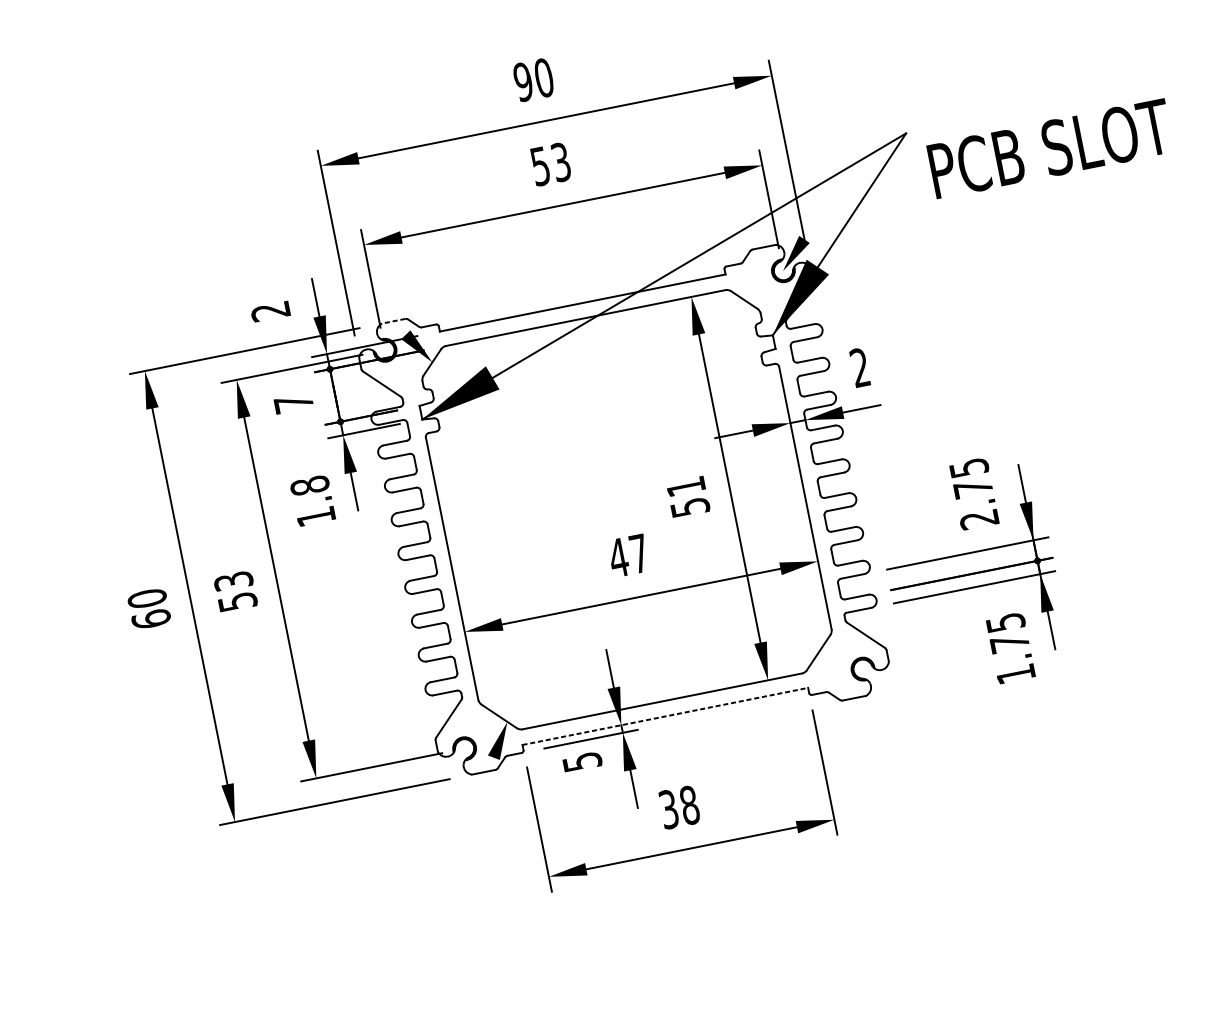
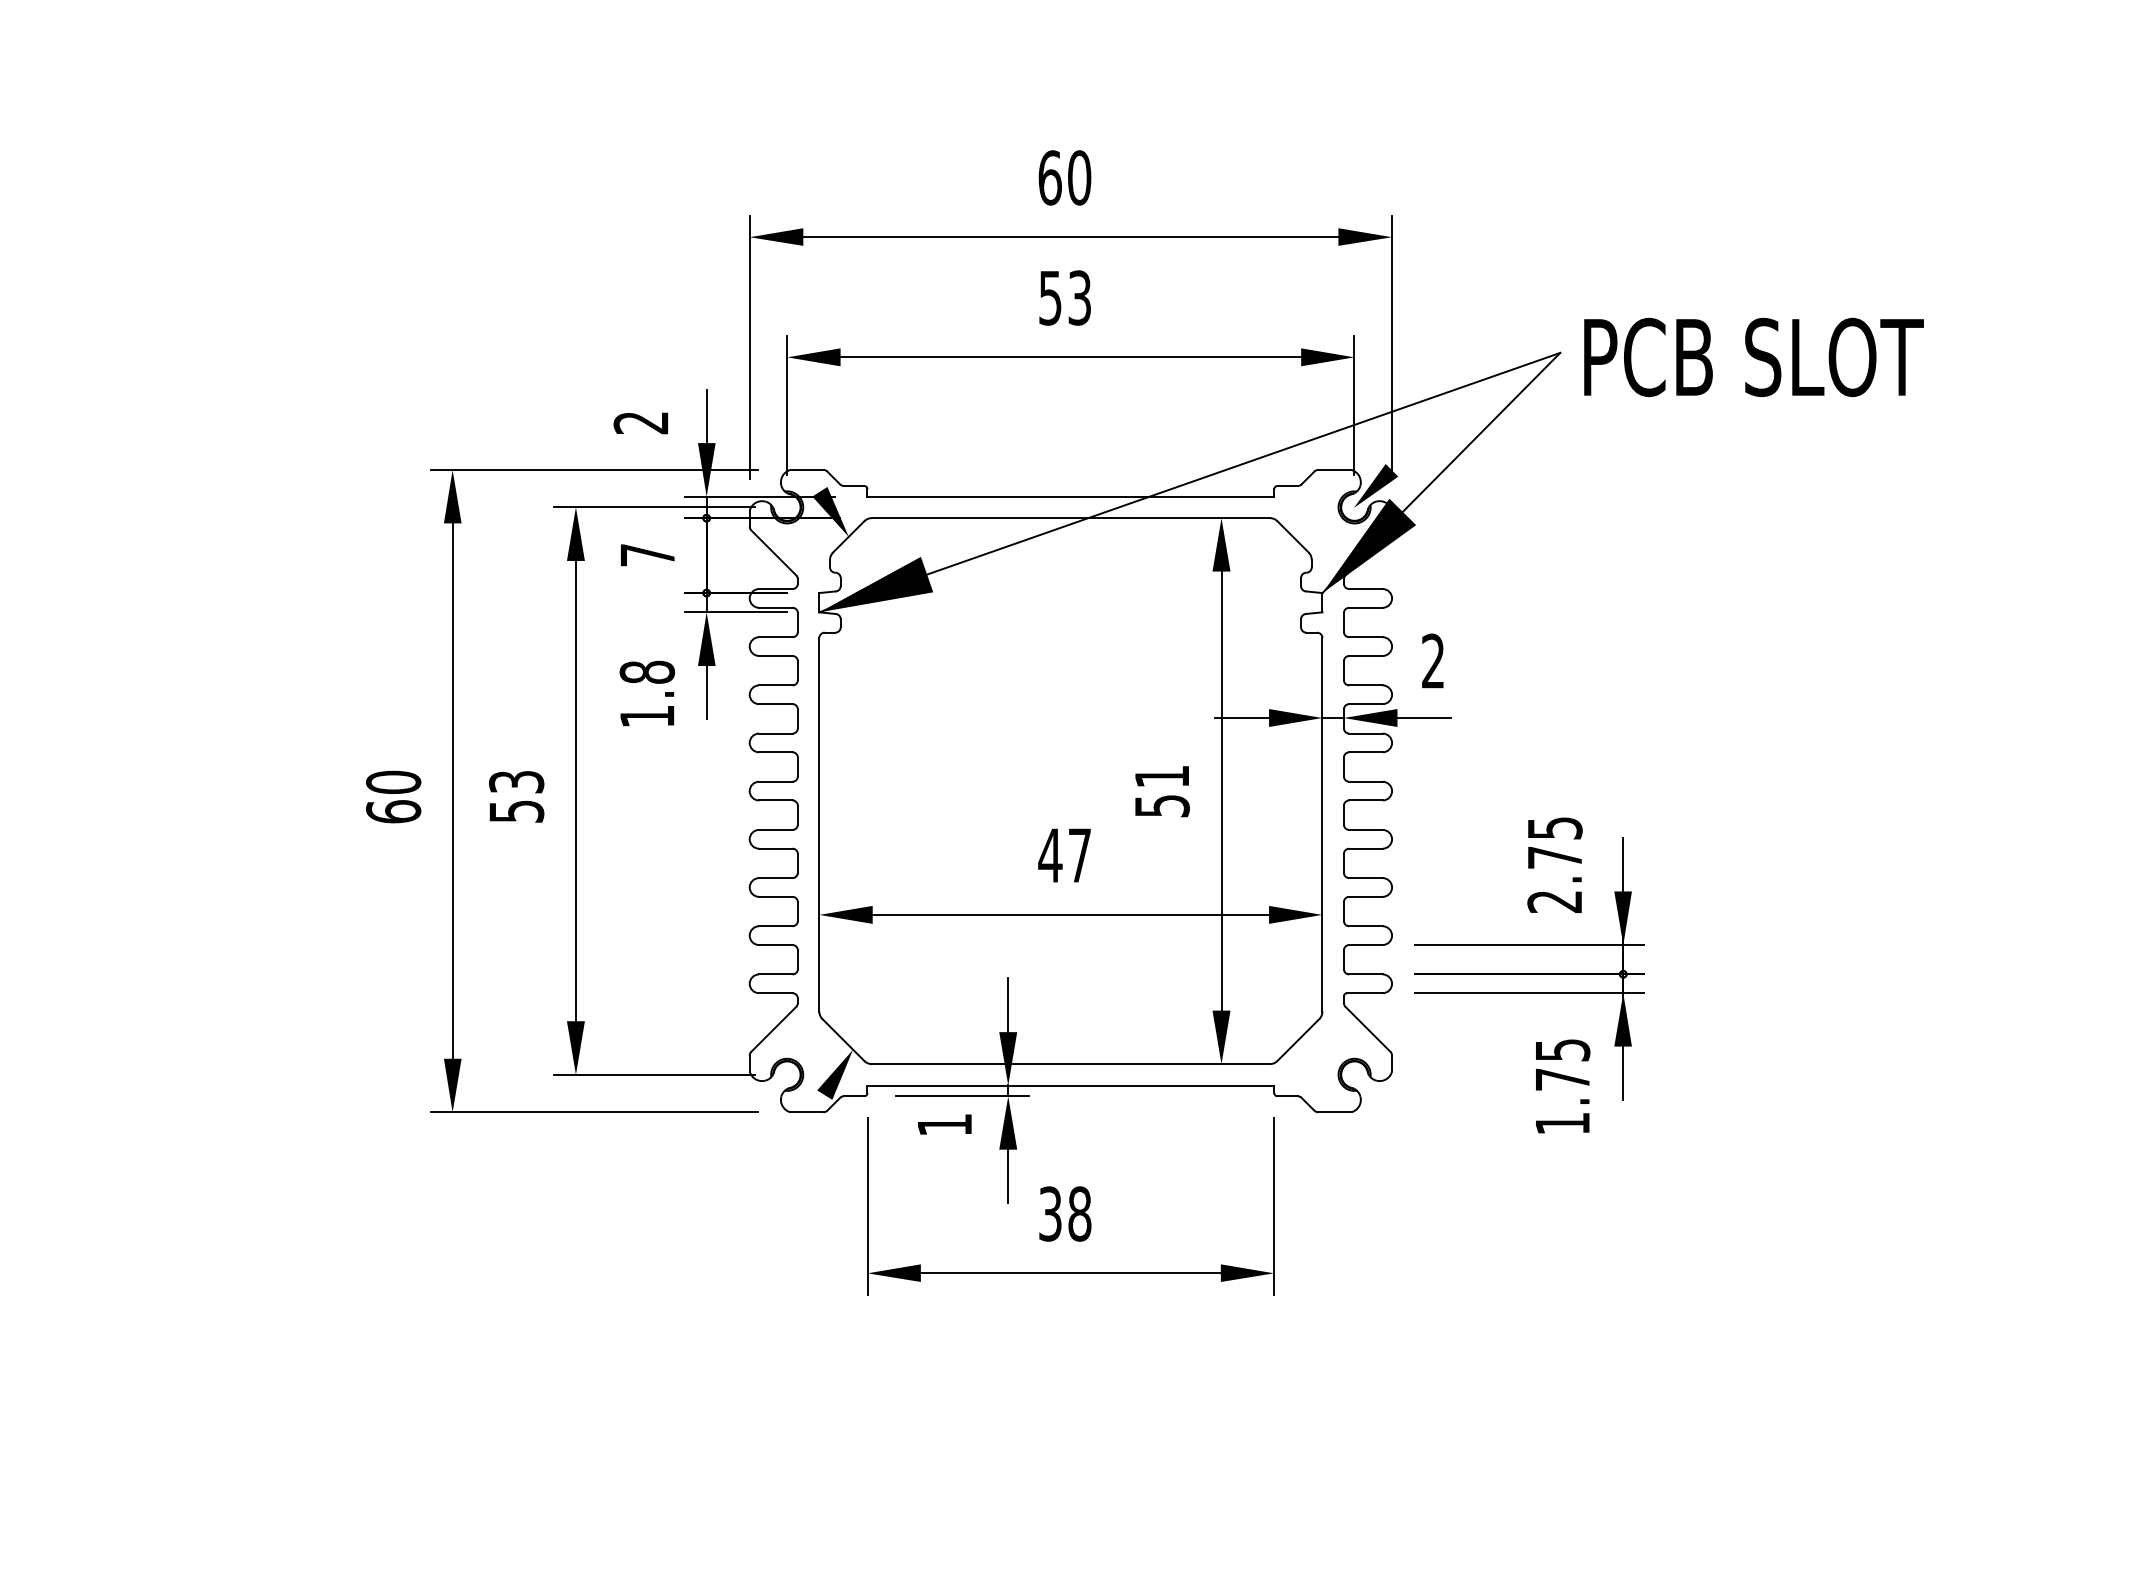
text: (522, 81) -> (1049, 177), 90 -> 60
text: (1050, 148) -> (1753, 357), moved
line: (393, 321) -> (806, 469), dashed -> solid
line: (665, 716) -> (1071, 1085), dashed -> solid
text: (582, 762) -> (945, 1125), 5 -> 1

